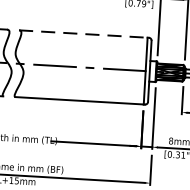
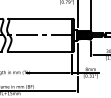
line: (84, 33) -> (40, 18), dashed -> solid

